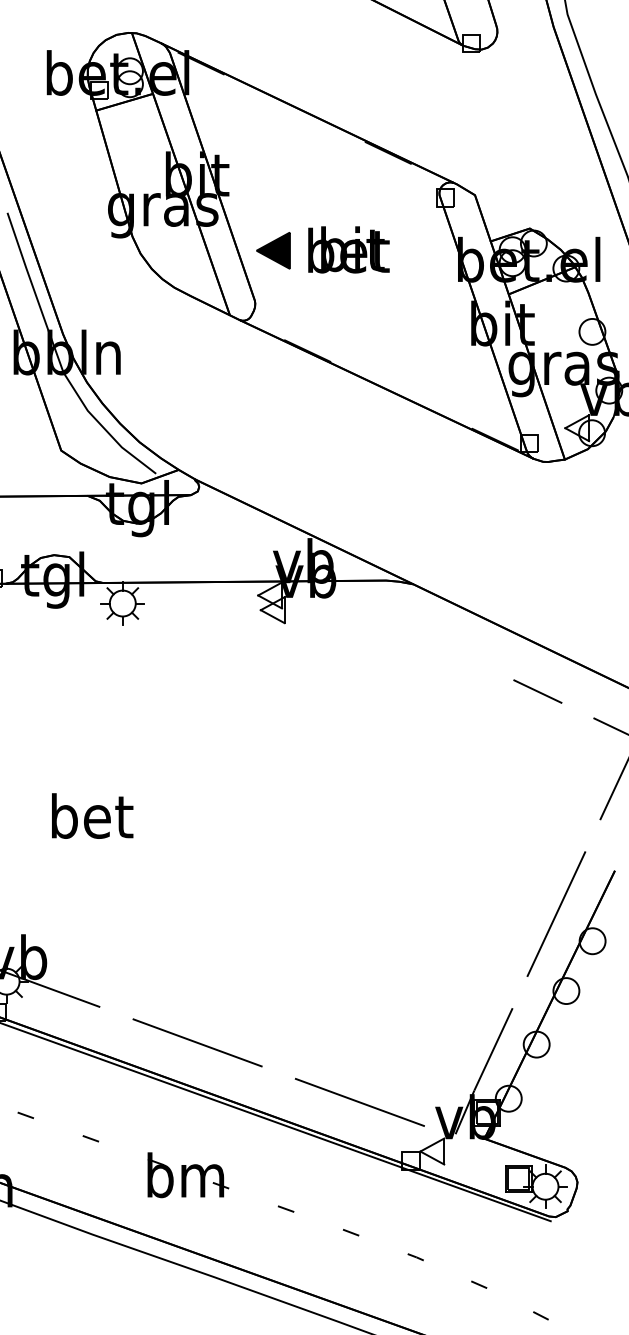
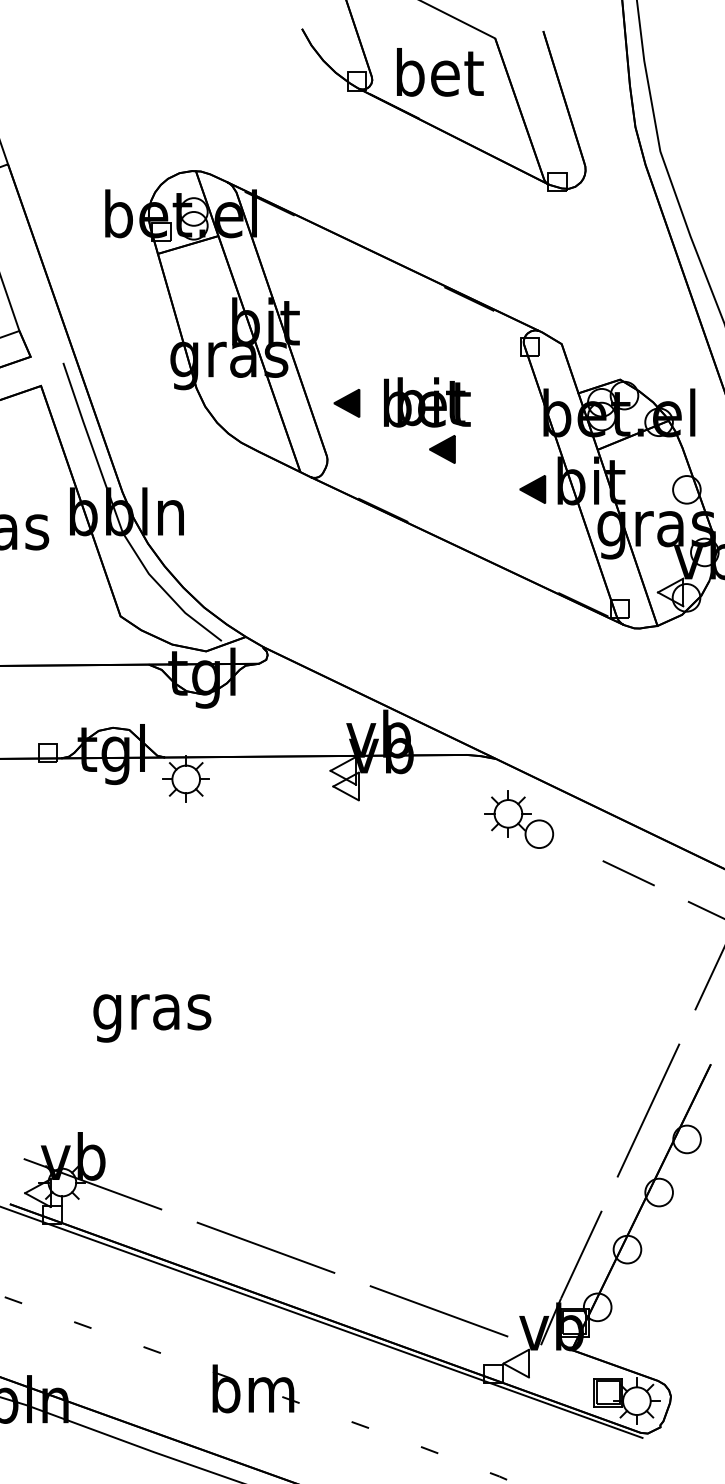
part: (273, 250) -> (346, 403), size x0.71
part: (363, 294) -> (442, 449), added
part: (447, 331) -> (532, 489), added
part: (435, 641) -> (519, 819), added
text: (91, 821) -> (152, 1011), bet -> gras

